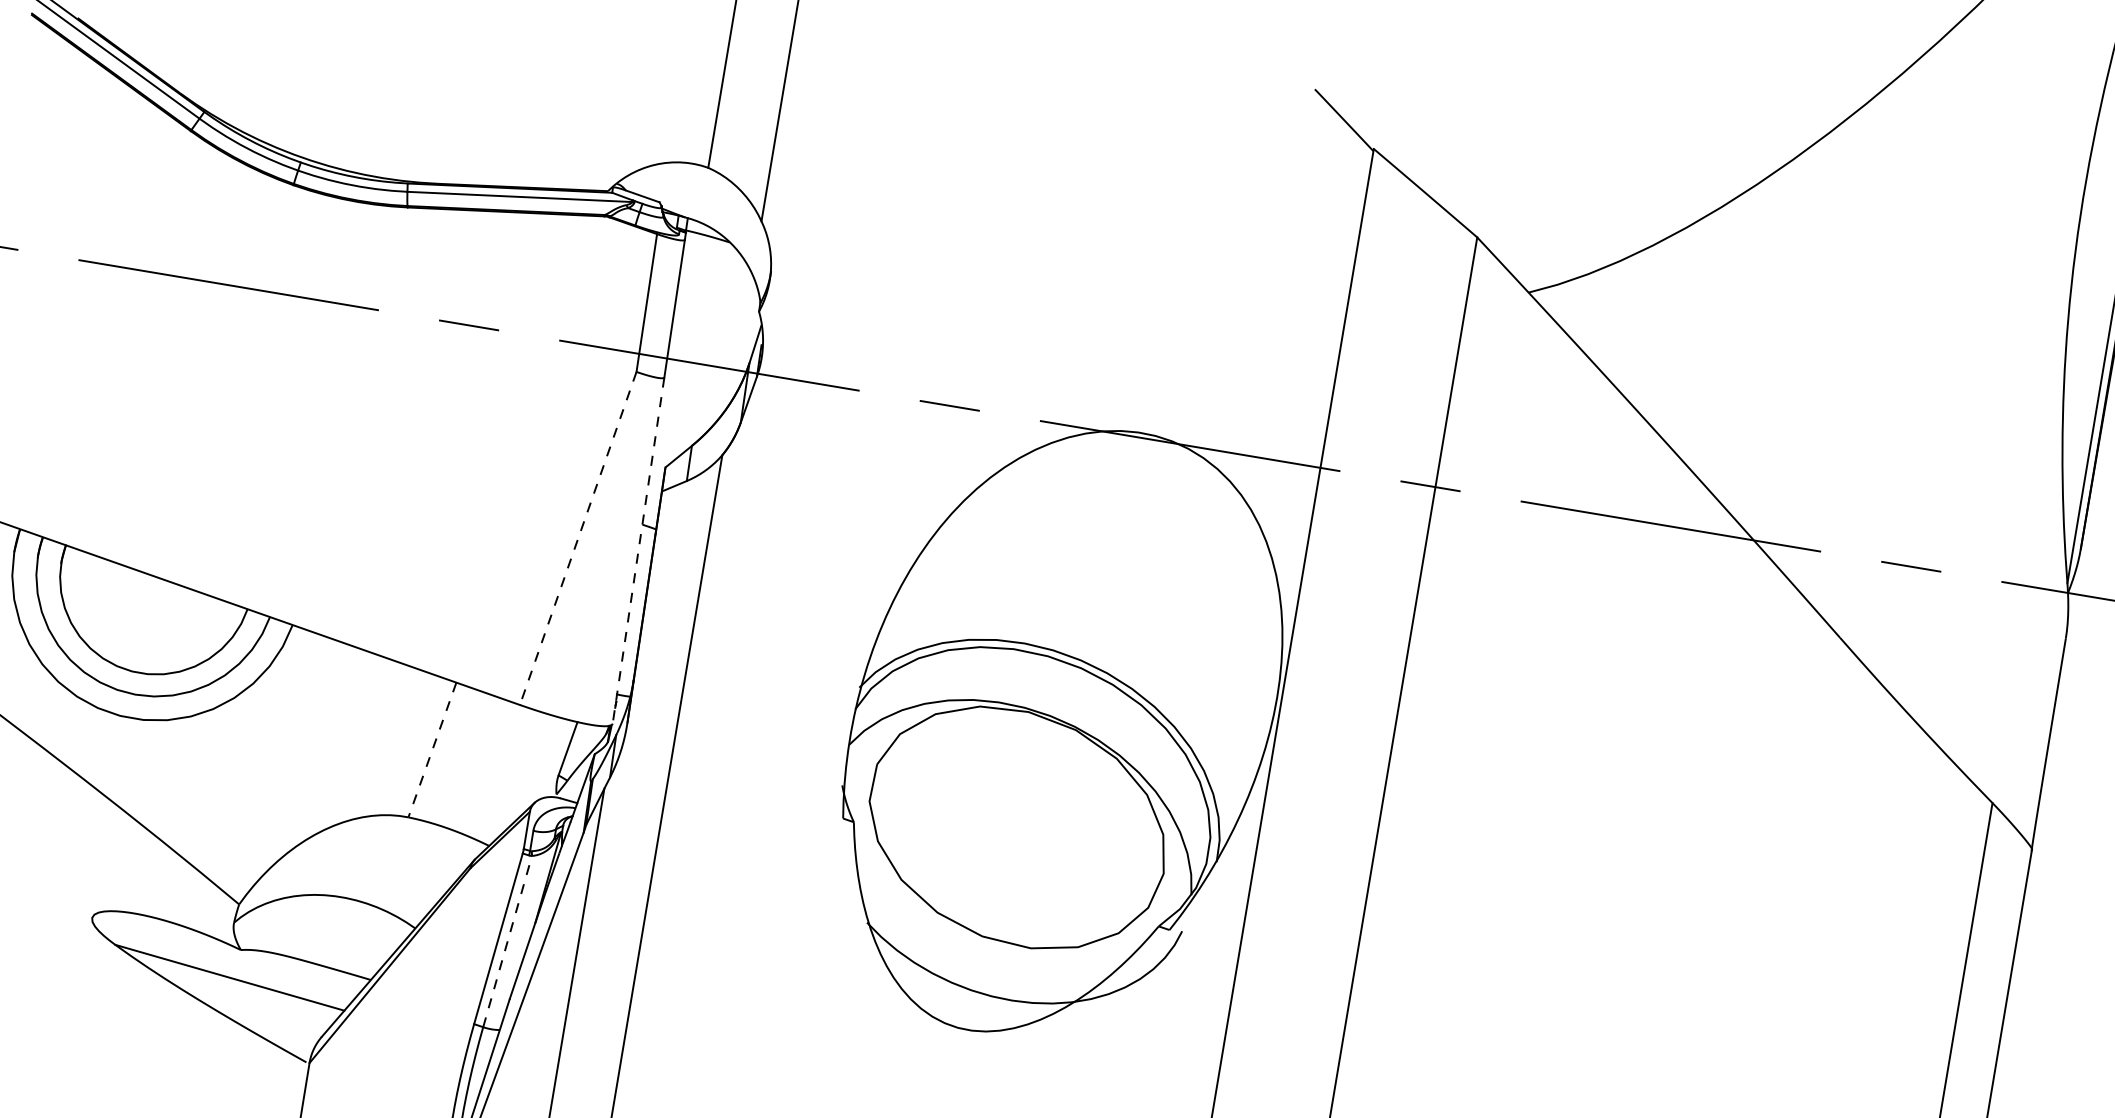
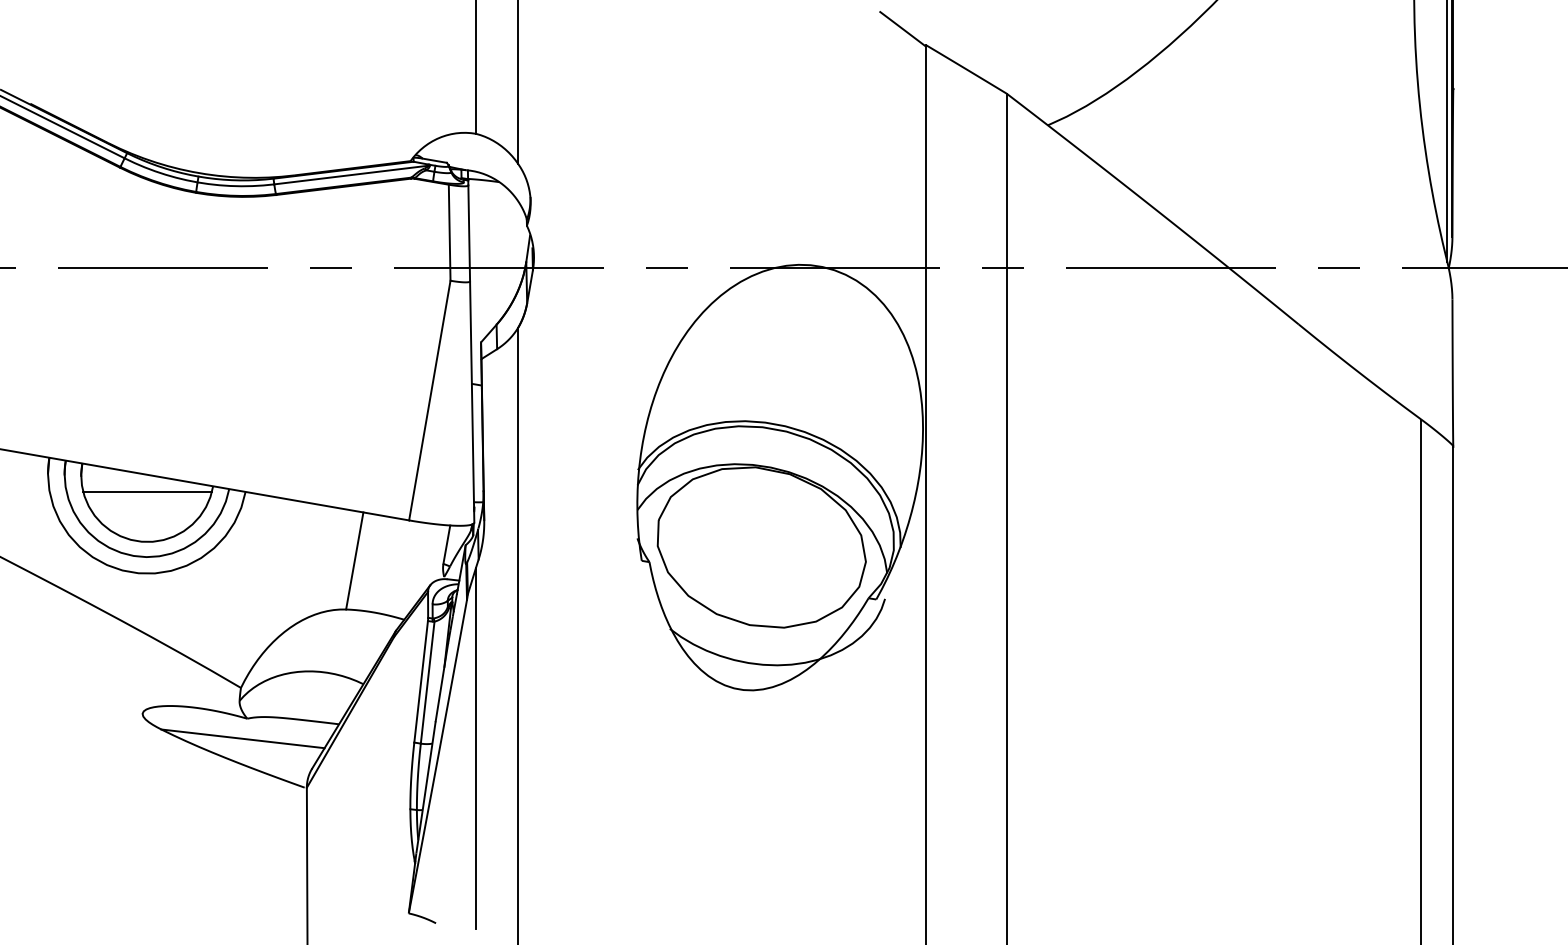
line: (577, 538) -> (429, 400), dashed -> solid
line: (639, 549) -> (472, 401), dashed -> solid
line: (152, 602) -> (147, 492), added
line: (431, 750) -> (354, 561), dashed -> solid
line: (507, 941) -> (427, 682), dashed -> solid

